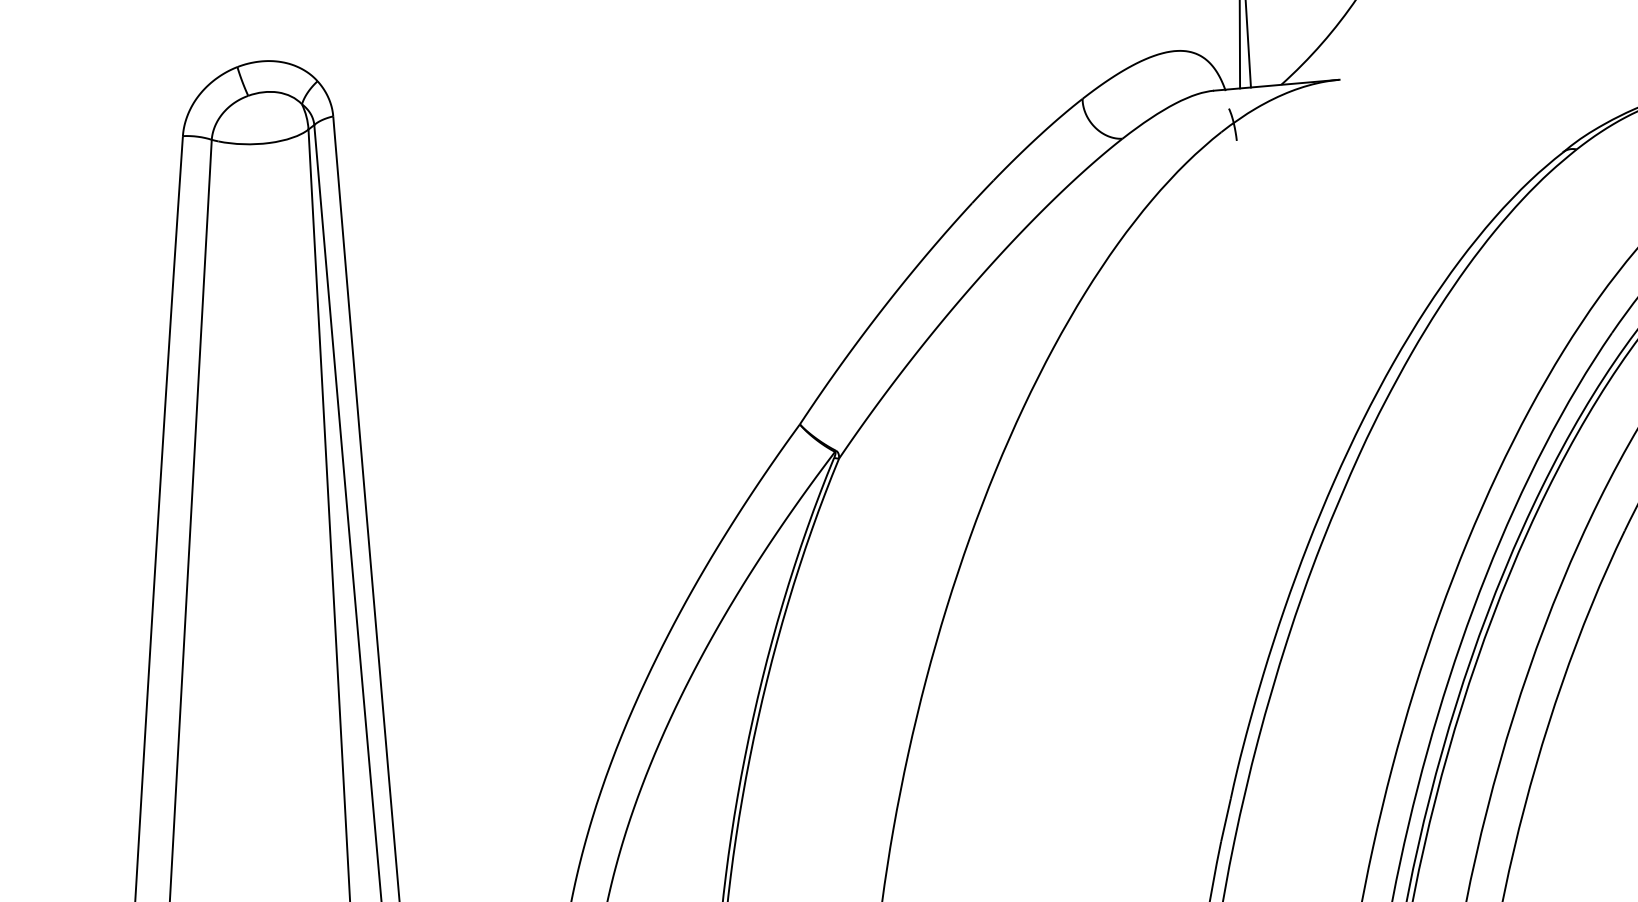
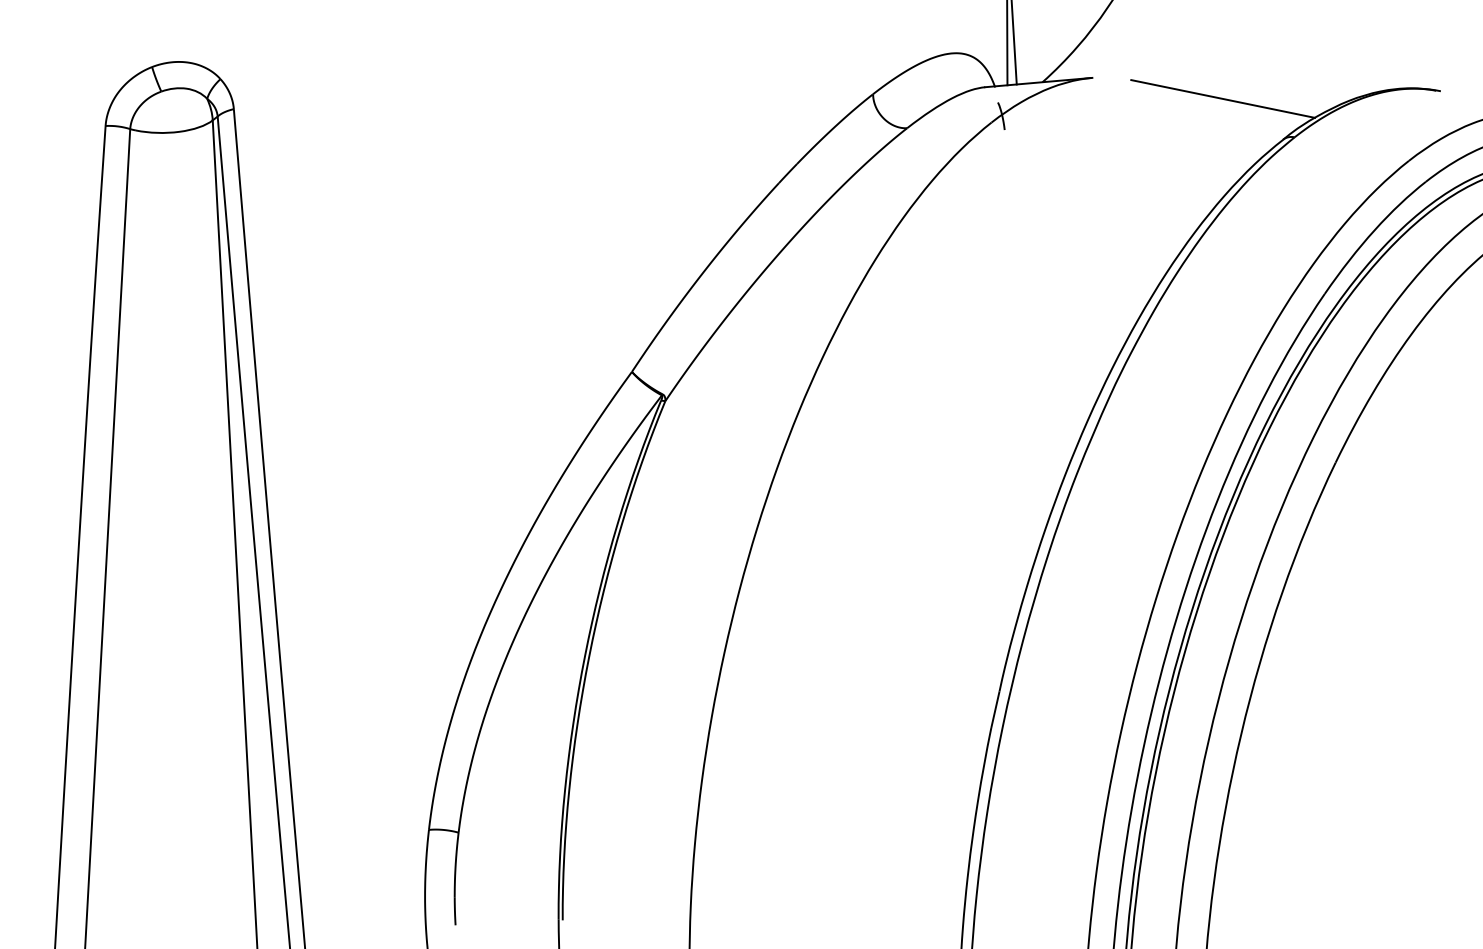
line: (1493, 103) -> (1223, 98), added

